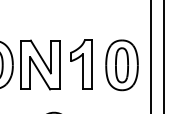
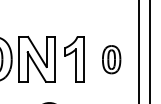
part: (121, 65) -> (111, 59), size x0.6

